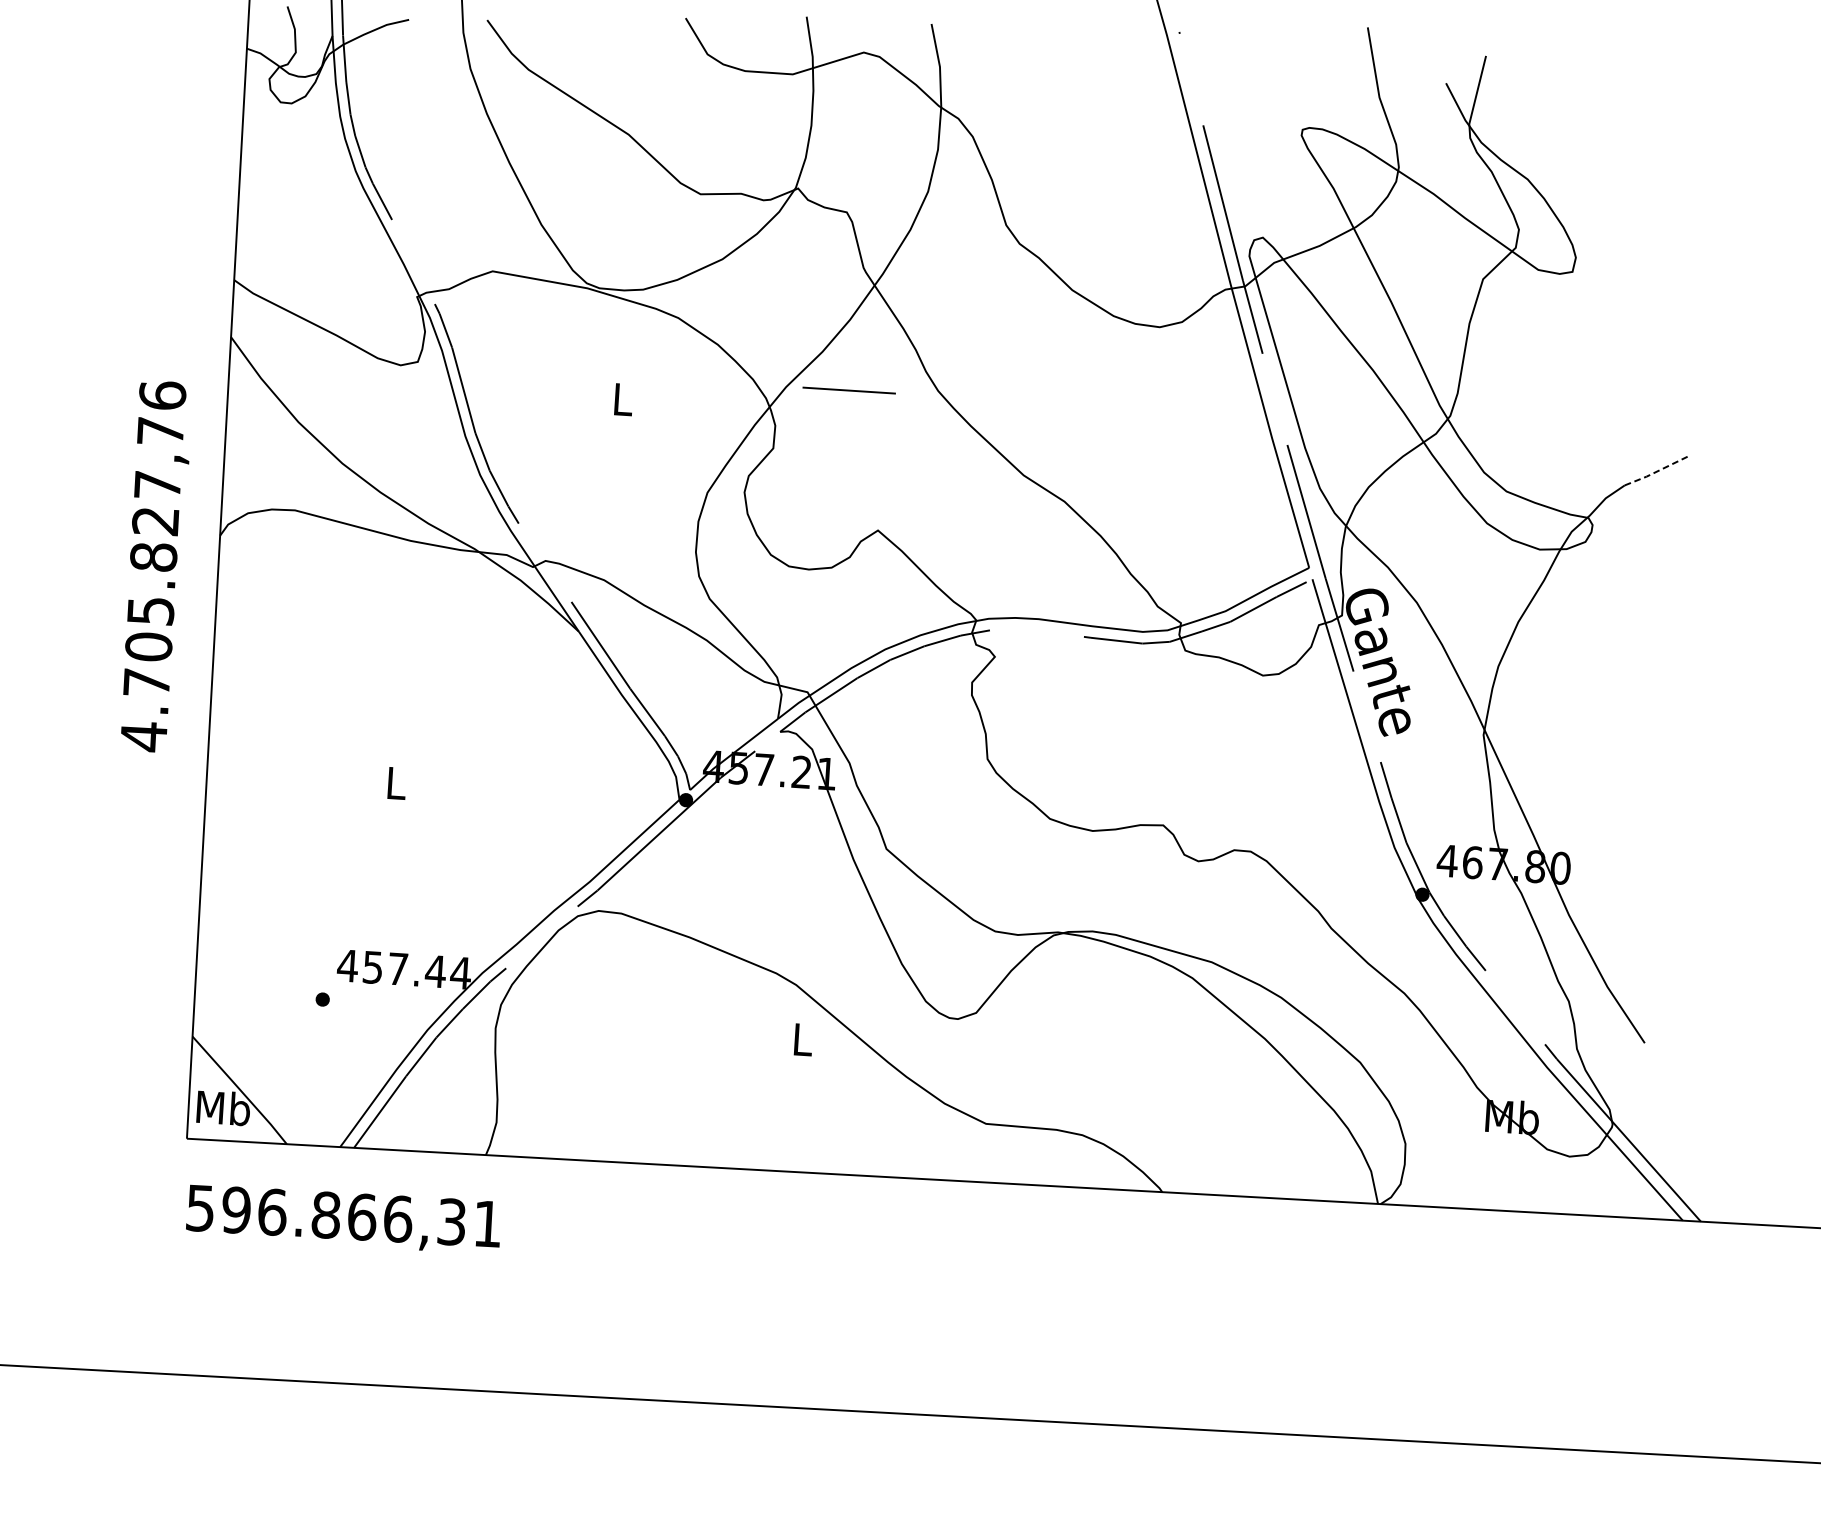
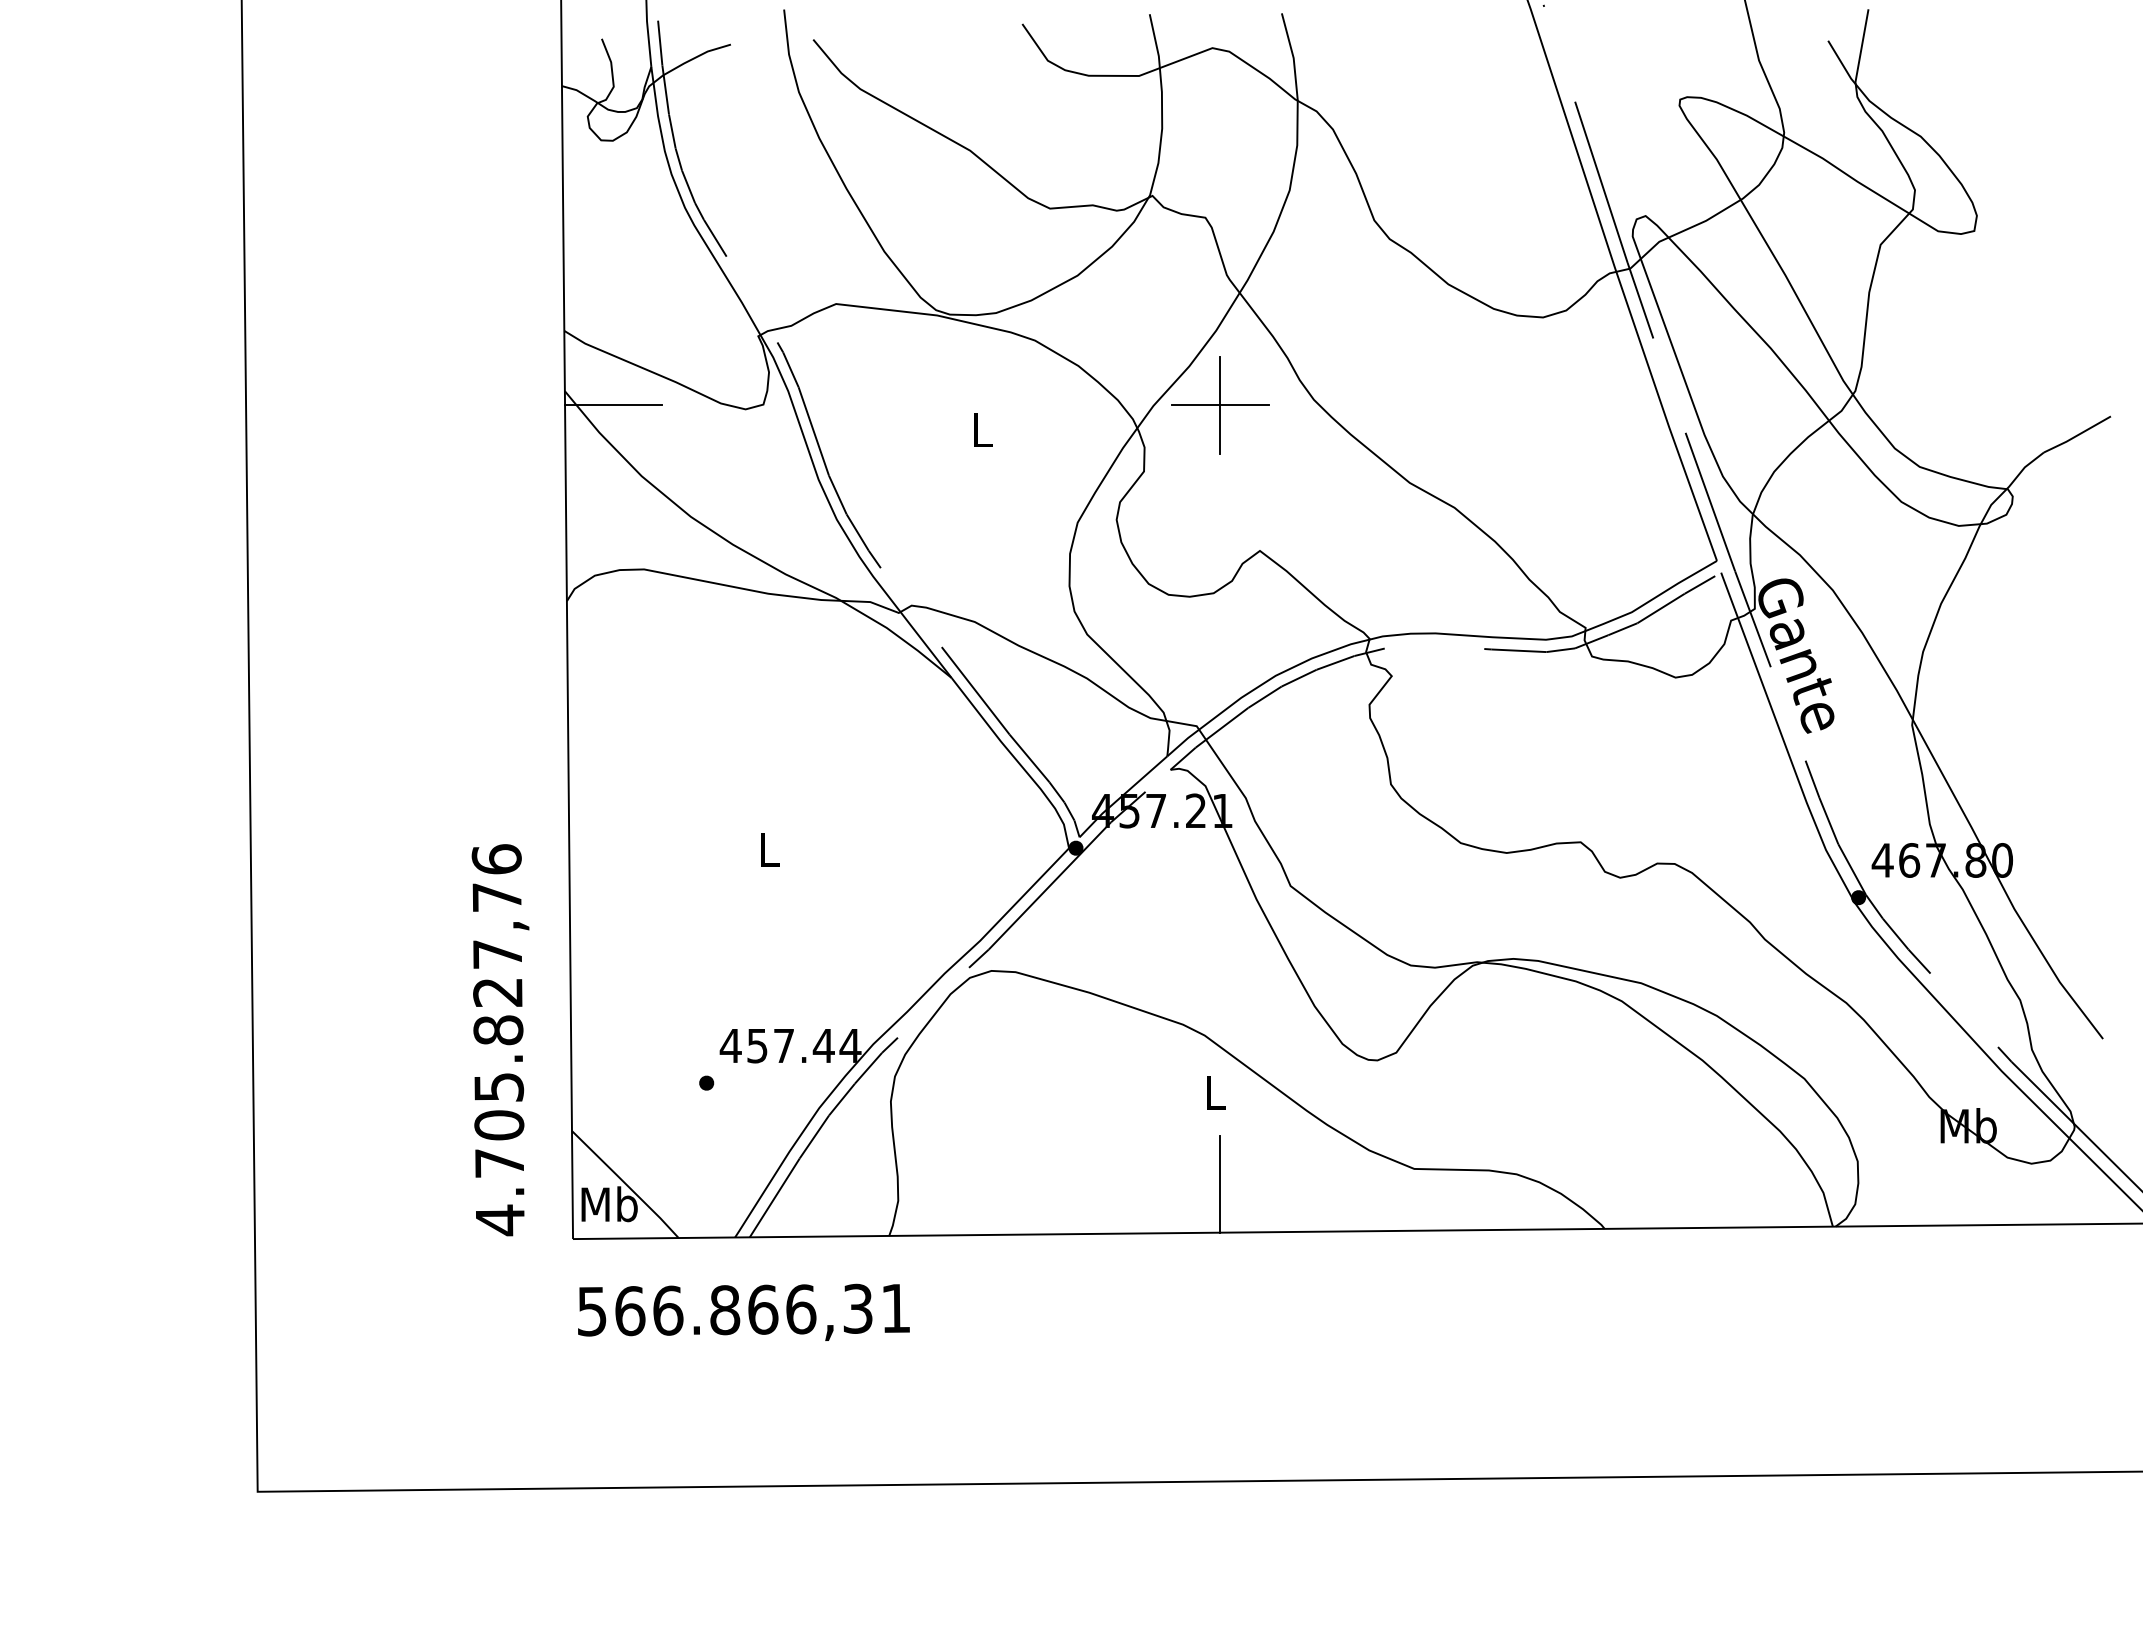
line: (276, 353) -> (613, 405), added
line: (849, 390) -> (1220, 405), added
line: (1657, 471) -> (2077, 435), dashed -> solid
text: (155, 566) -> (500, 1040), moved
line: (802, 1125) -> (1220, 1183), added
text: (236, 1210) -> (630, 1311), 596.866,31 -> 566.866,31

